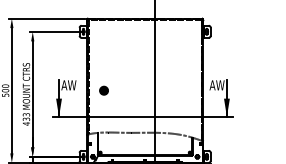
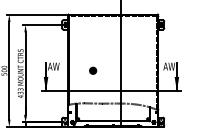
part: (104, 90) -> (93, 70), moved

